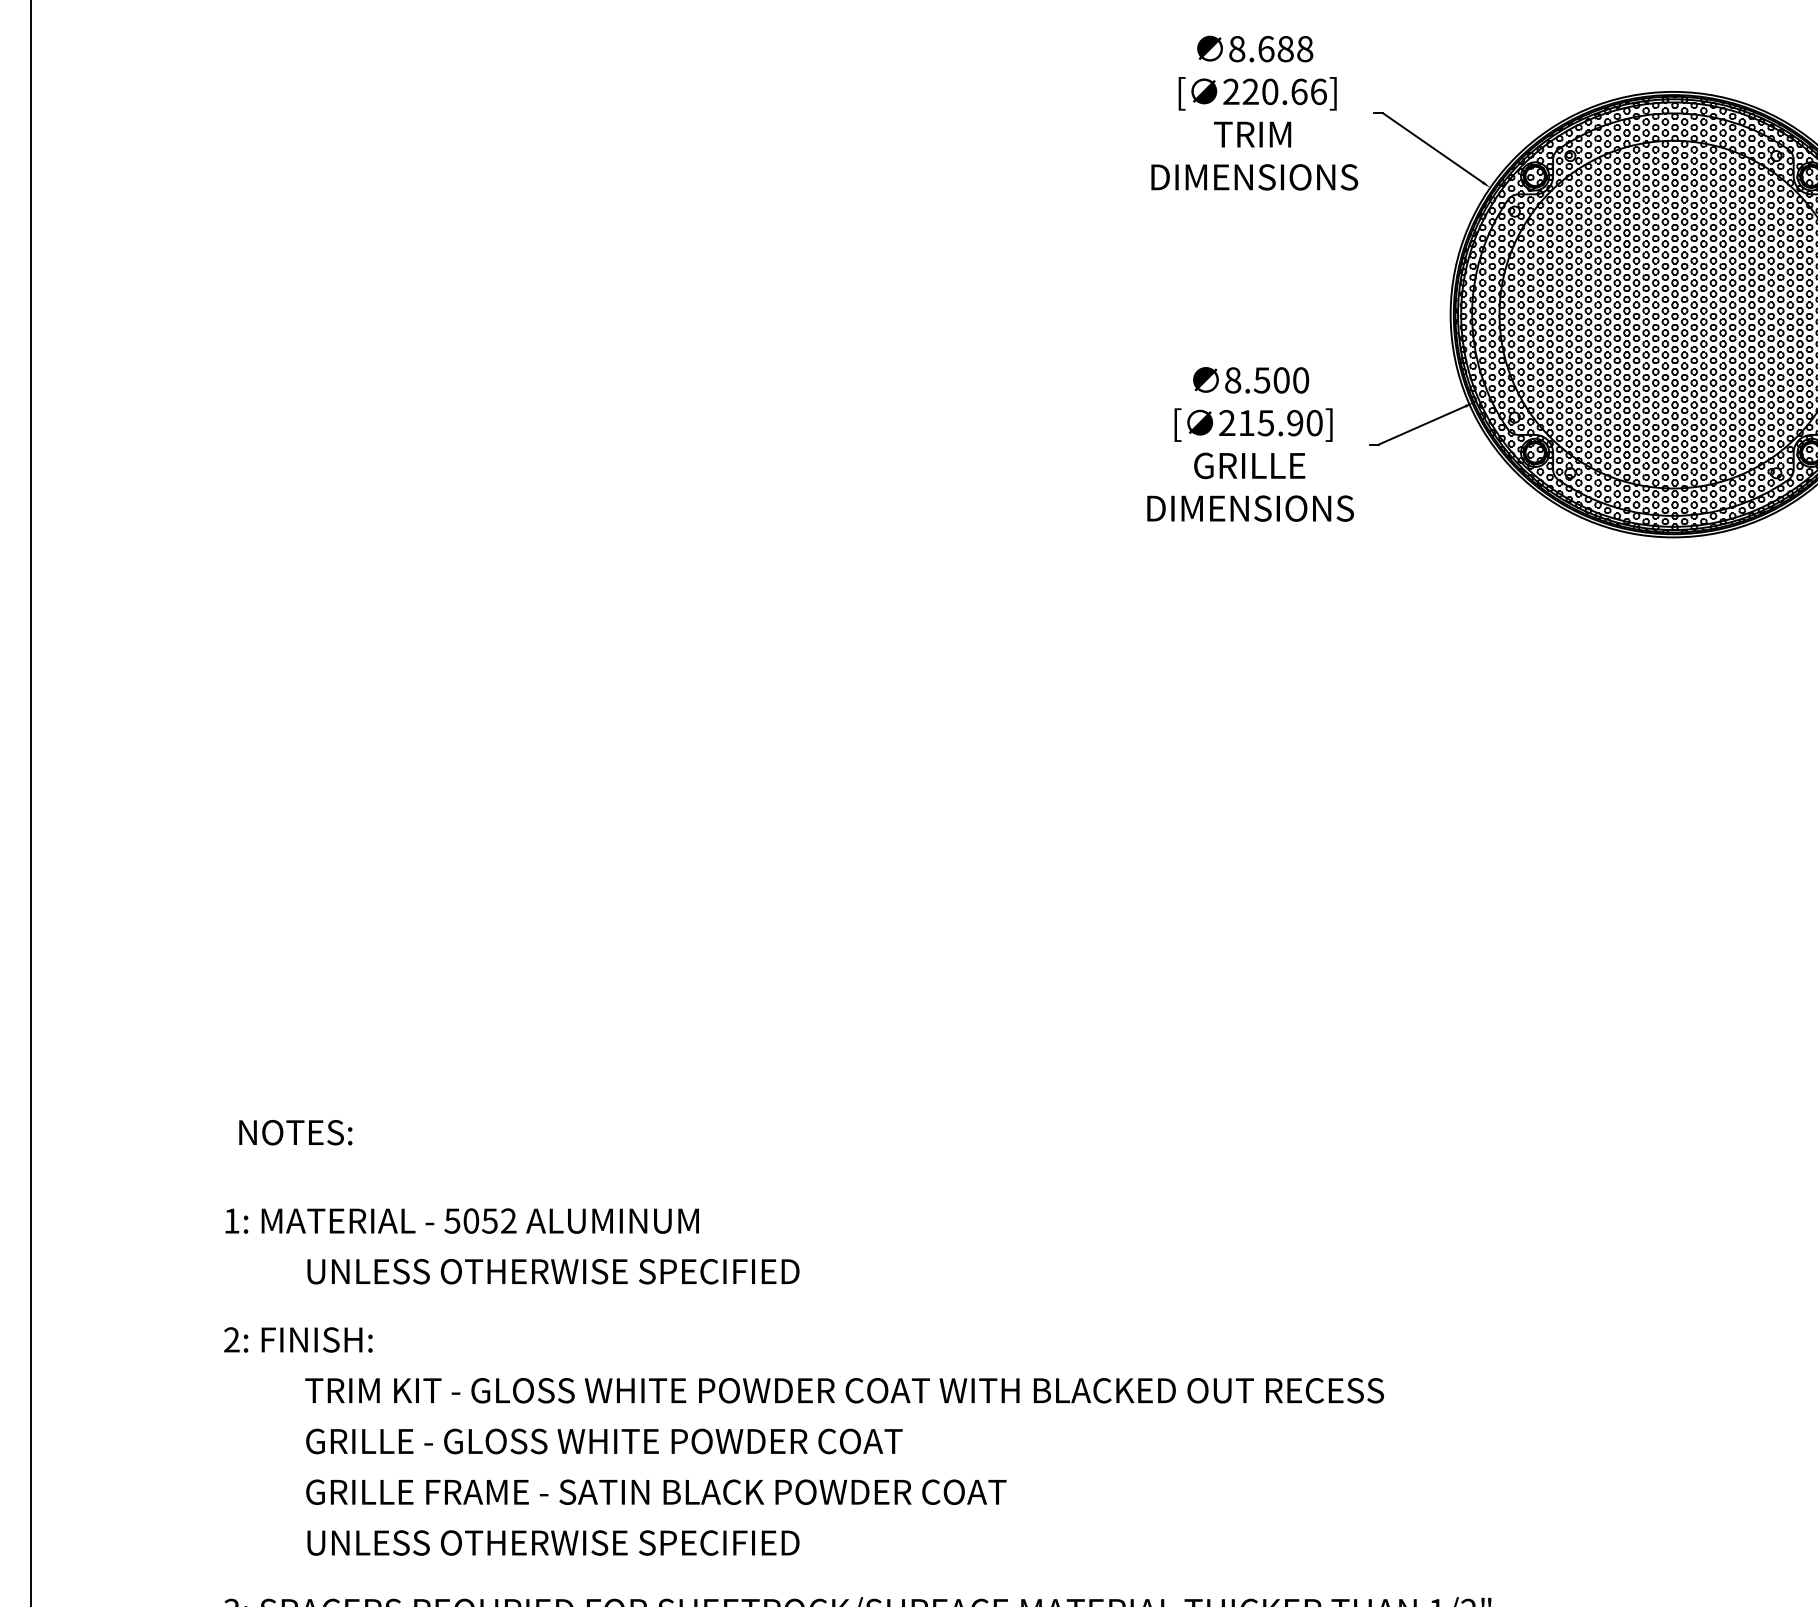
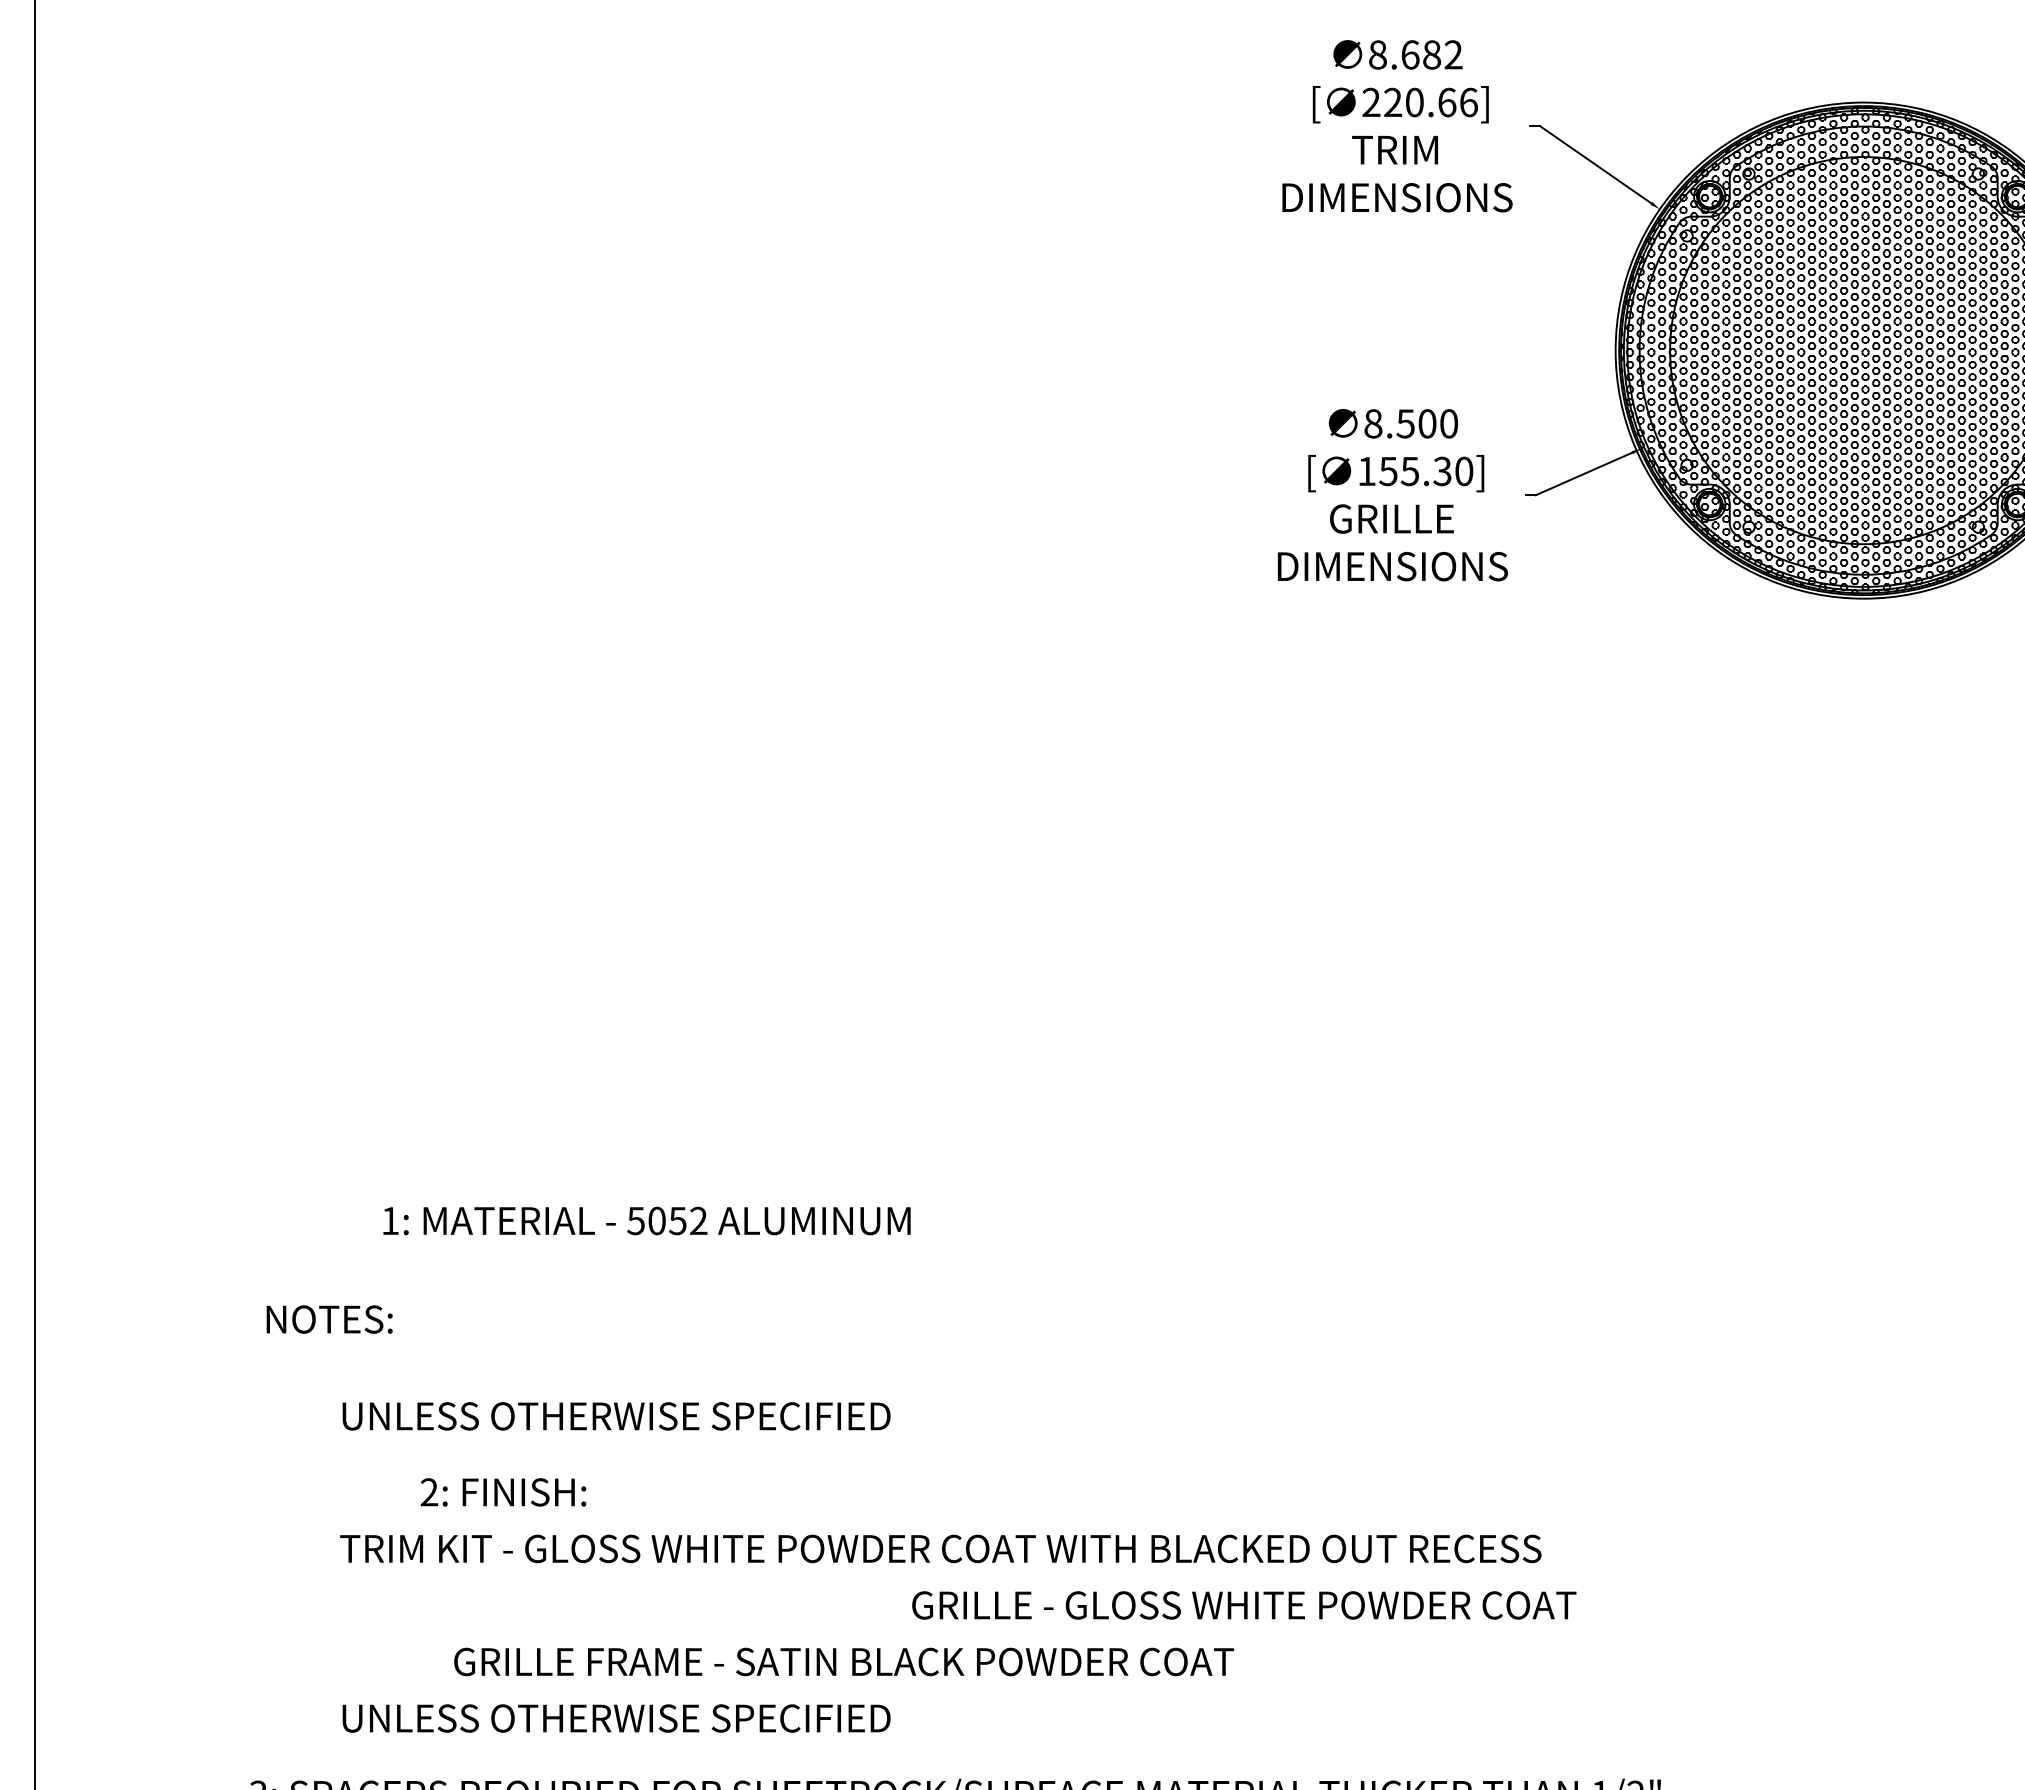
text: (1305, 48) -> (1453, 54), 8.688 -> 8.682
text: (1261, 423) -> (1404, 471), 215.90] -> 155.30]
text: (295, 1132) -> (329, 1319), moved
text: (461, 1220) -> (646, 1220), moved
text: (298, 1340) -> (503, 1492), moved
text: (604, 1441) -> (1244, 1605), moved
text: (656, 1491) -> (844, 1661), moved

